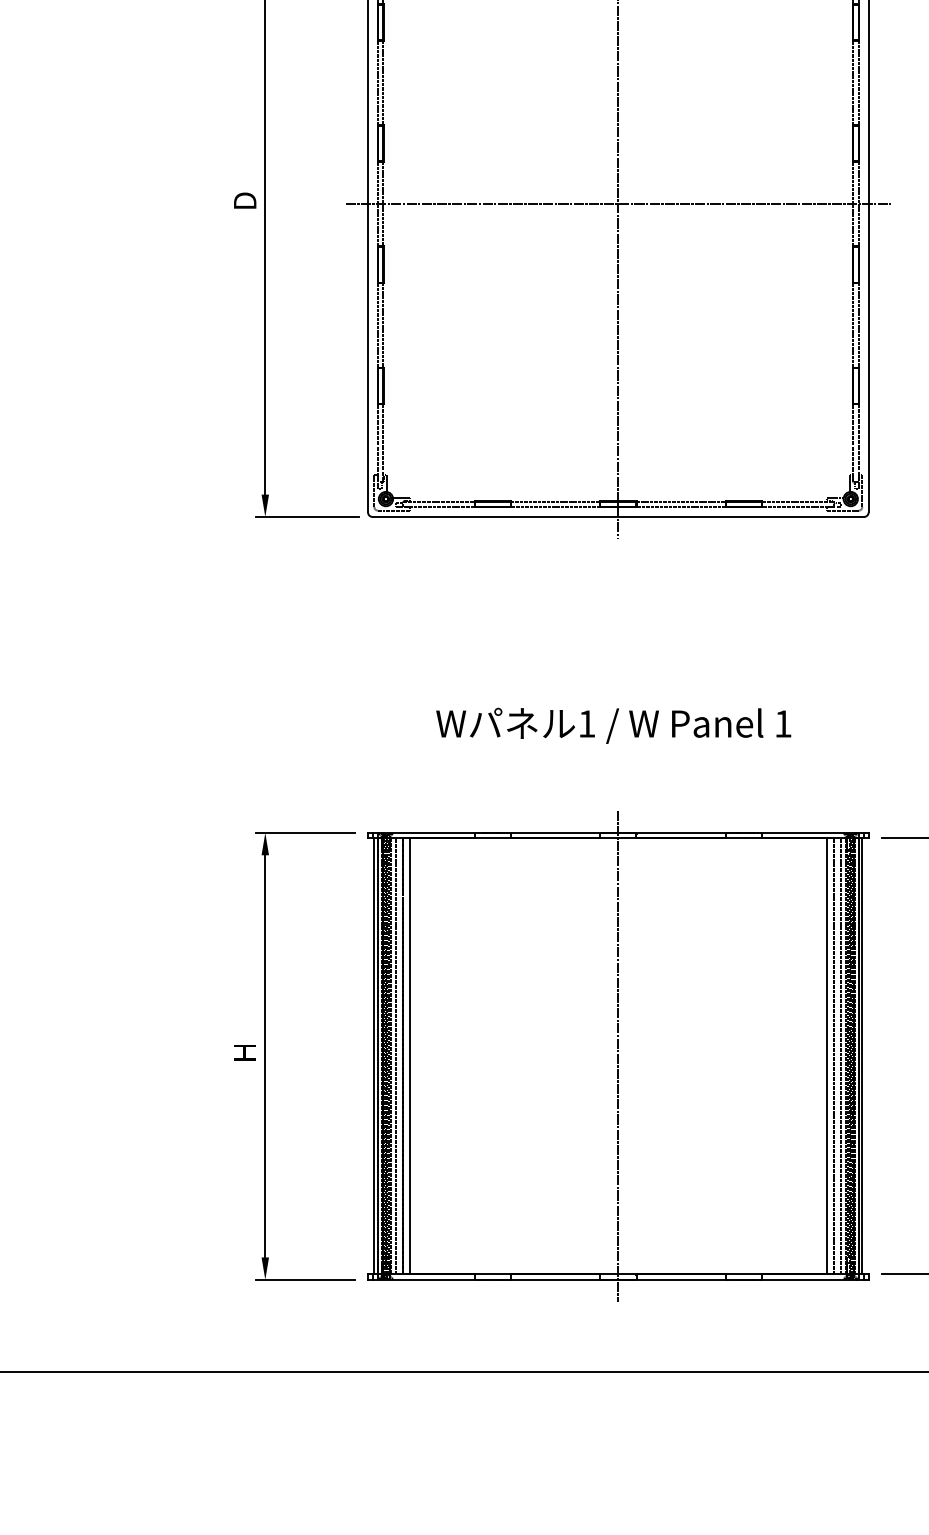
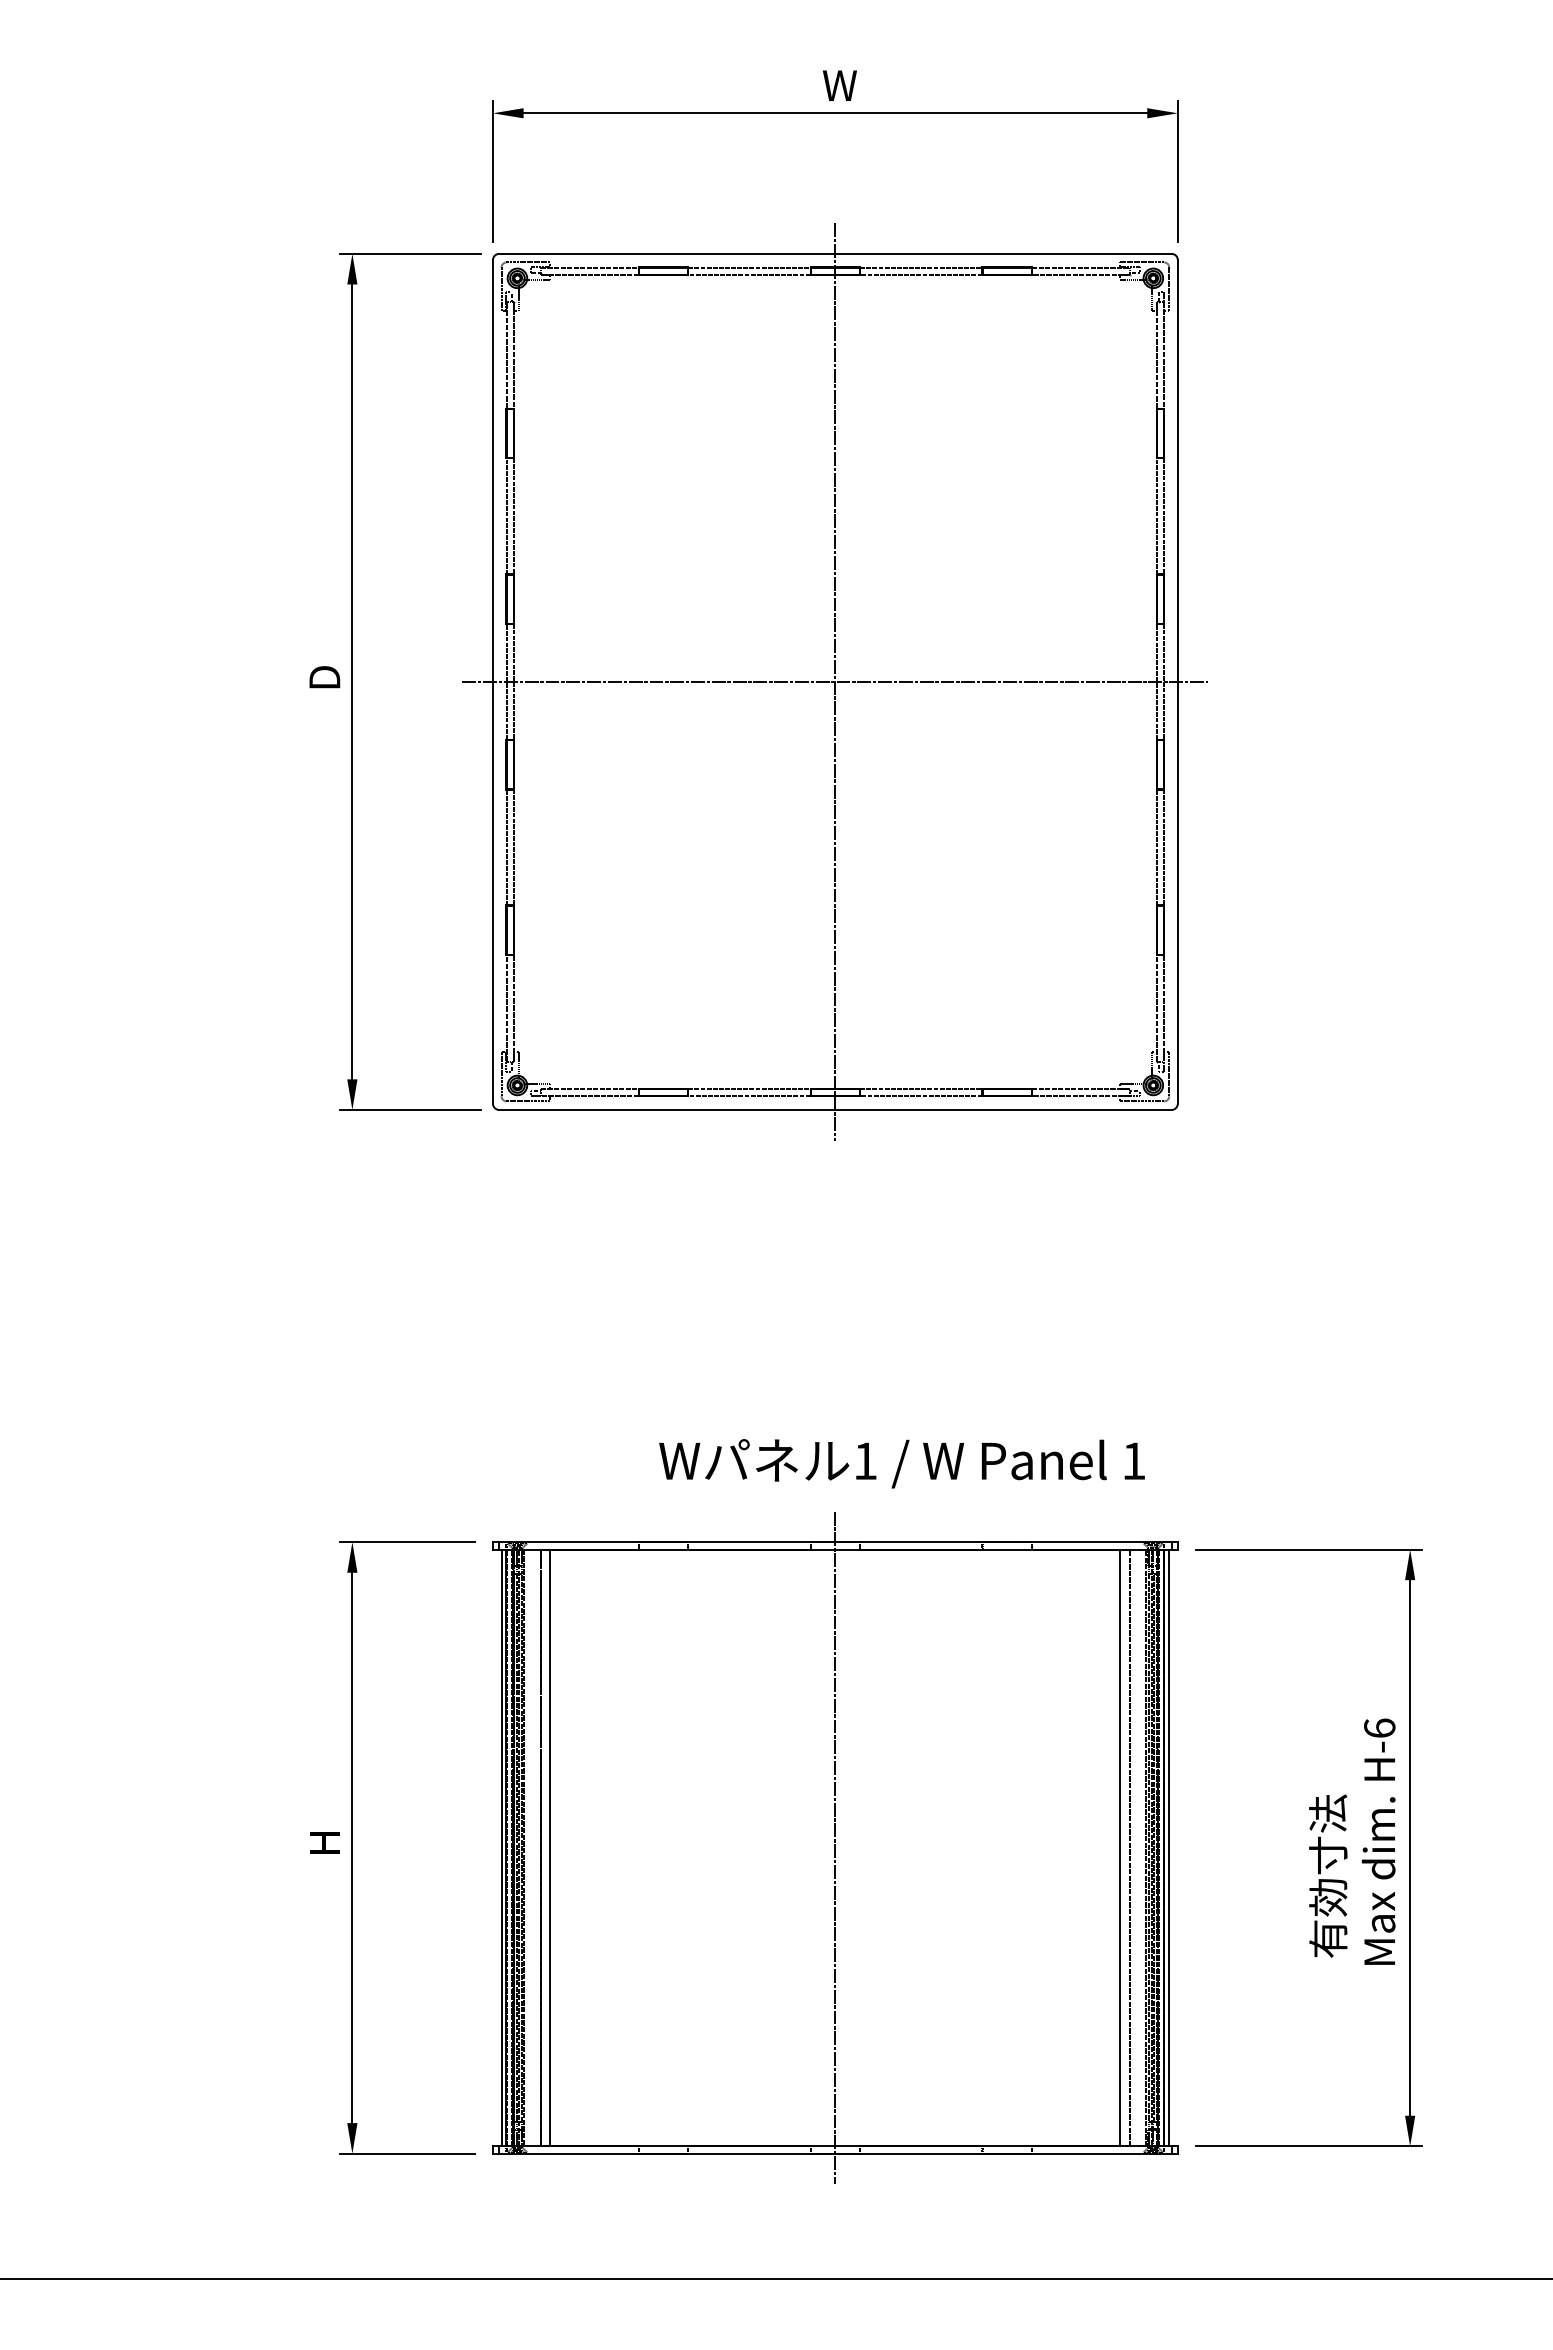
text: (613, 725) -> (901, 1463), moved
line: (395, 1056) -> (530, 1847), removed
line: (840, 1056) -> (1139, 1847), removed

